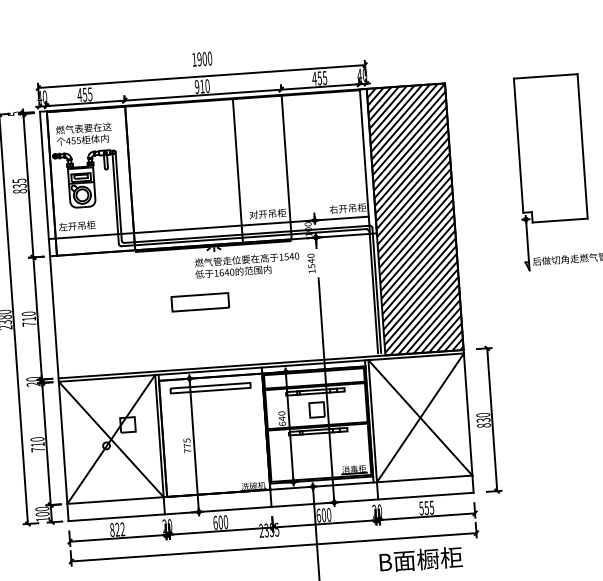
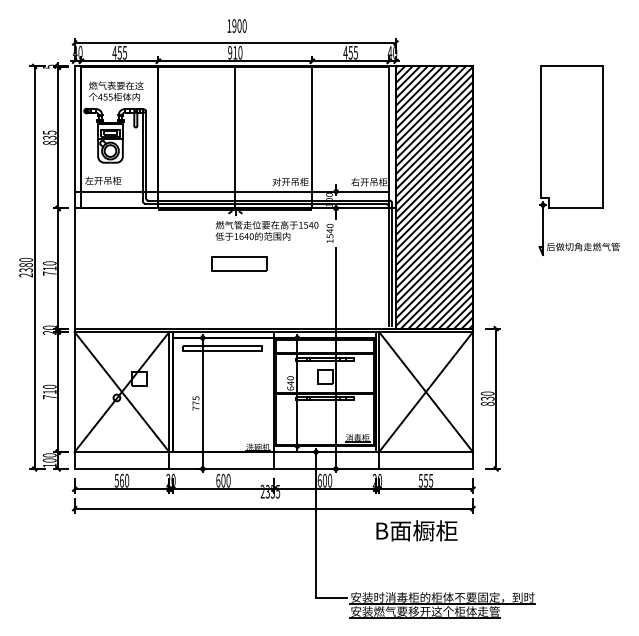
line: (238, 170) -> (235, 137), moved
part: (200, 301) -> (239, 263), moved
text: (117, 529) -> (121, 480), 822 -> 560

